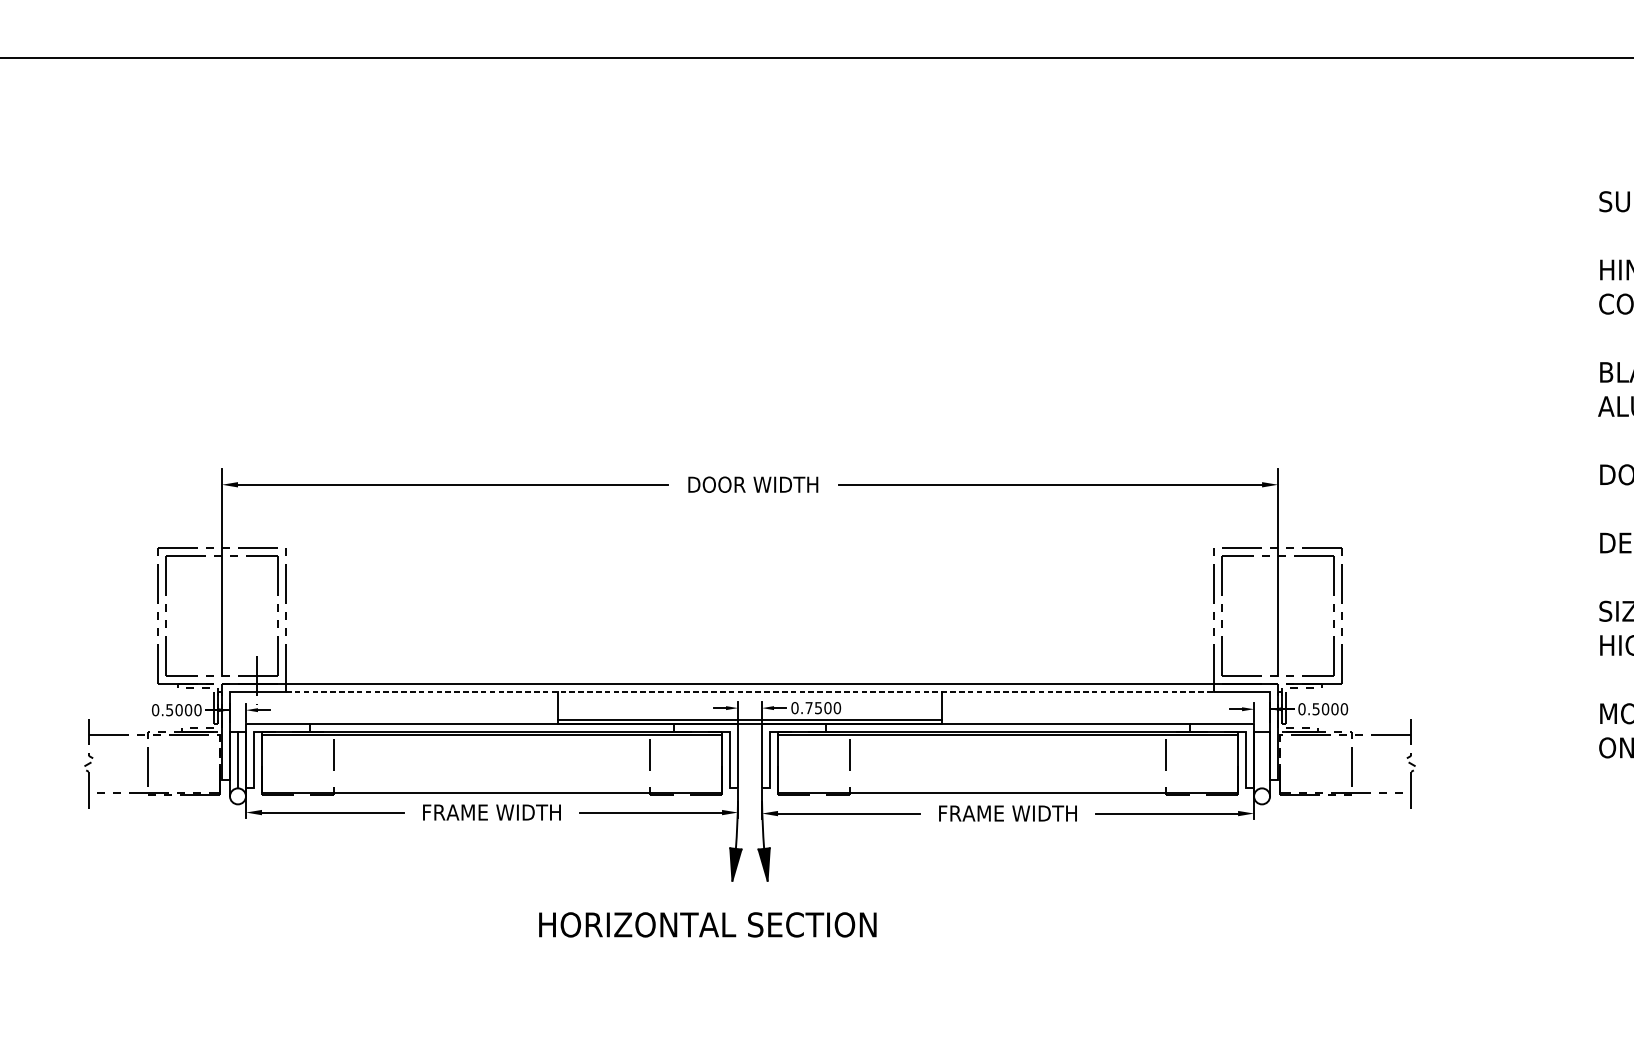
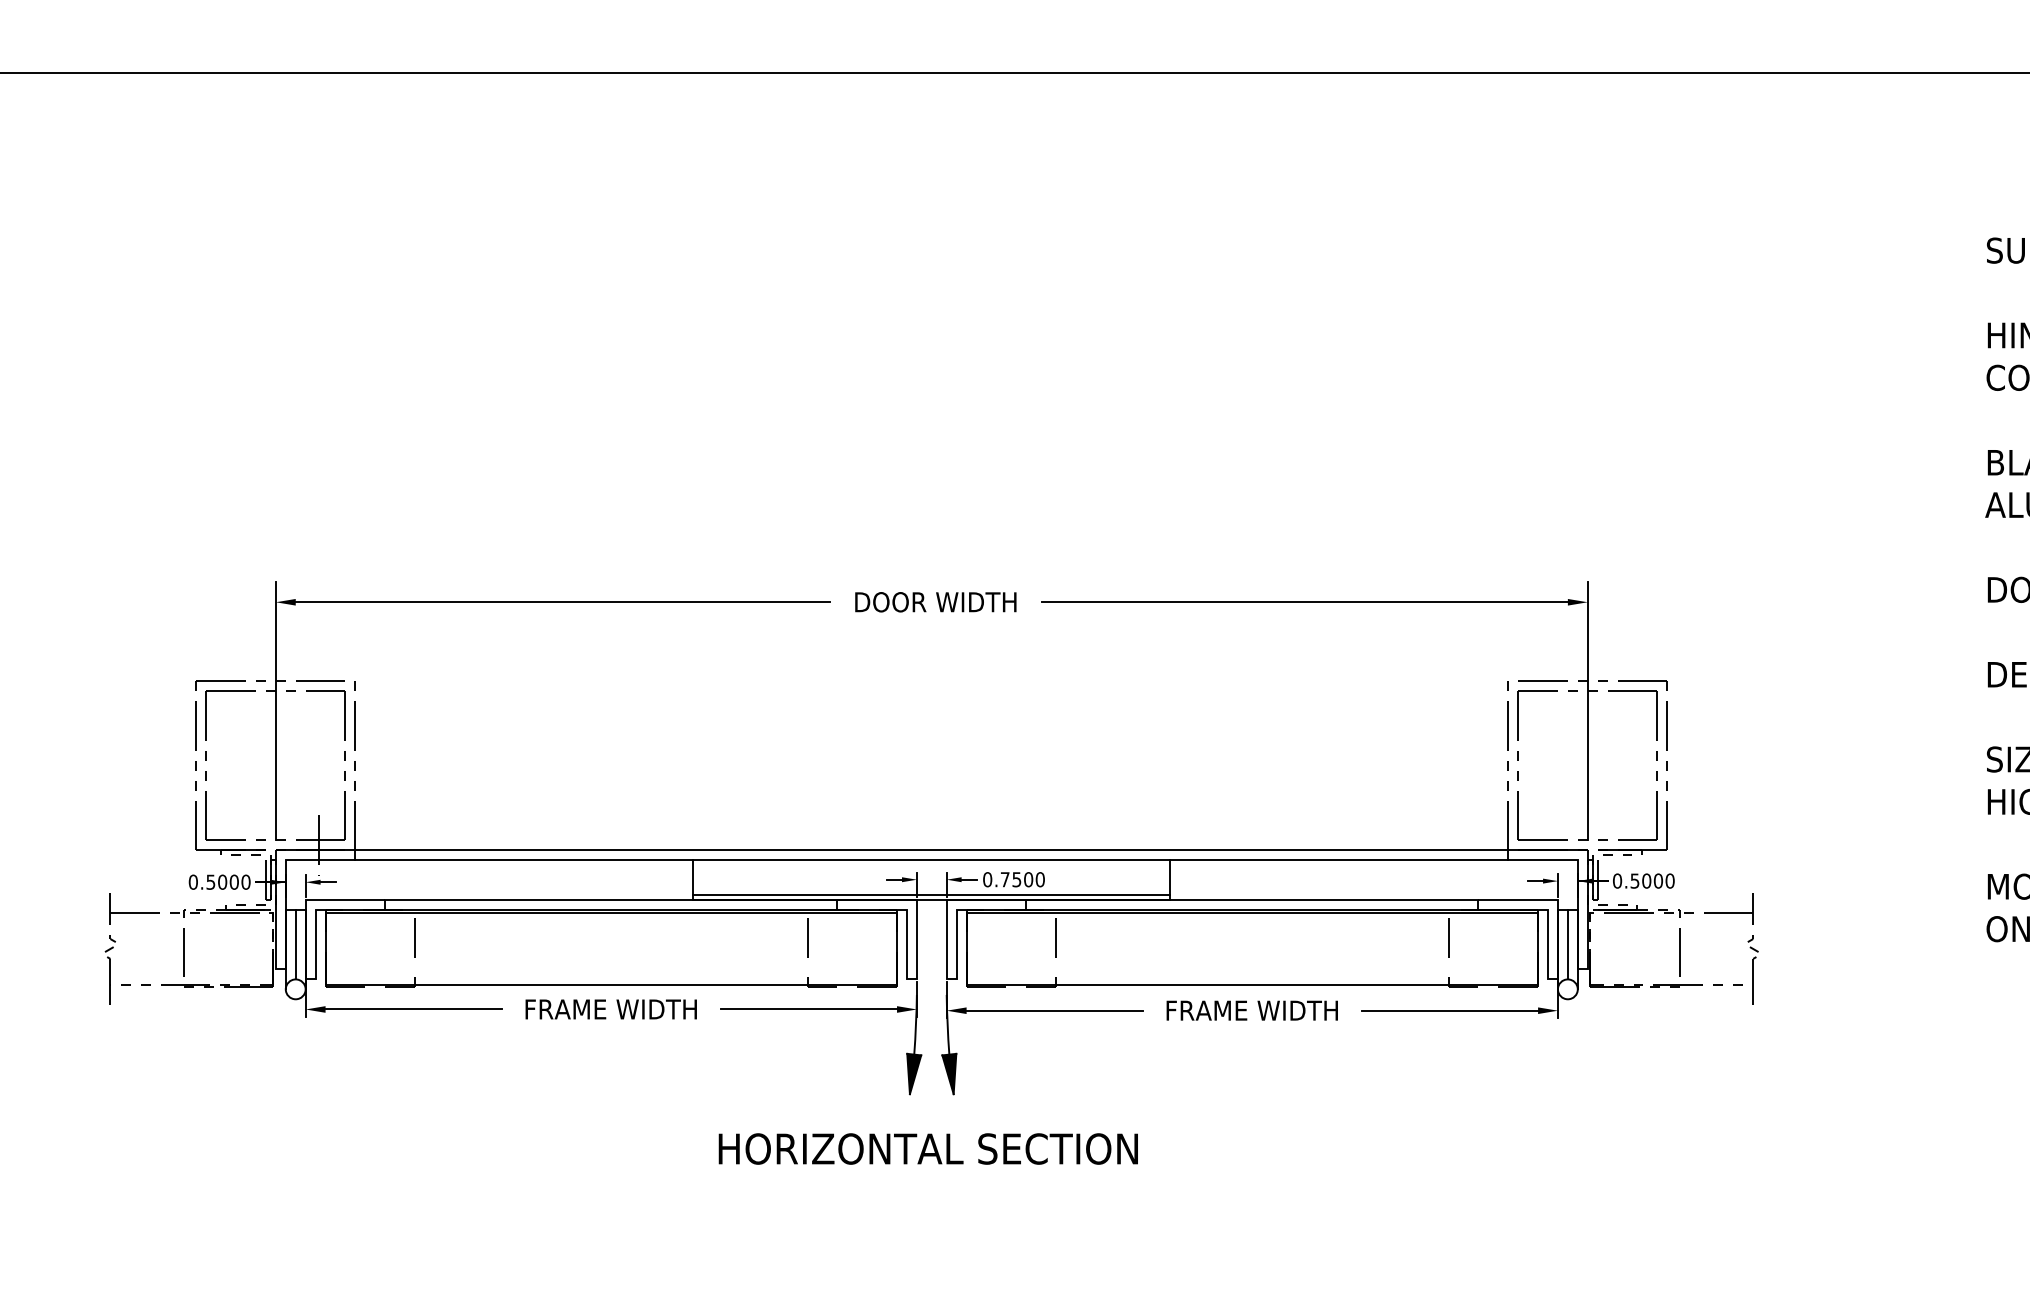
line: (750, 692) -> (932, 860), dashed -> solid
line: (1261, 760) -> (1567, 944), added
text: (707, 924) -> (927, 1148), moved

